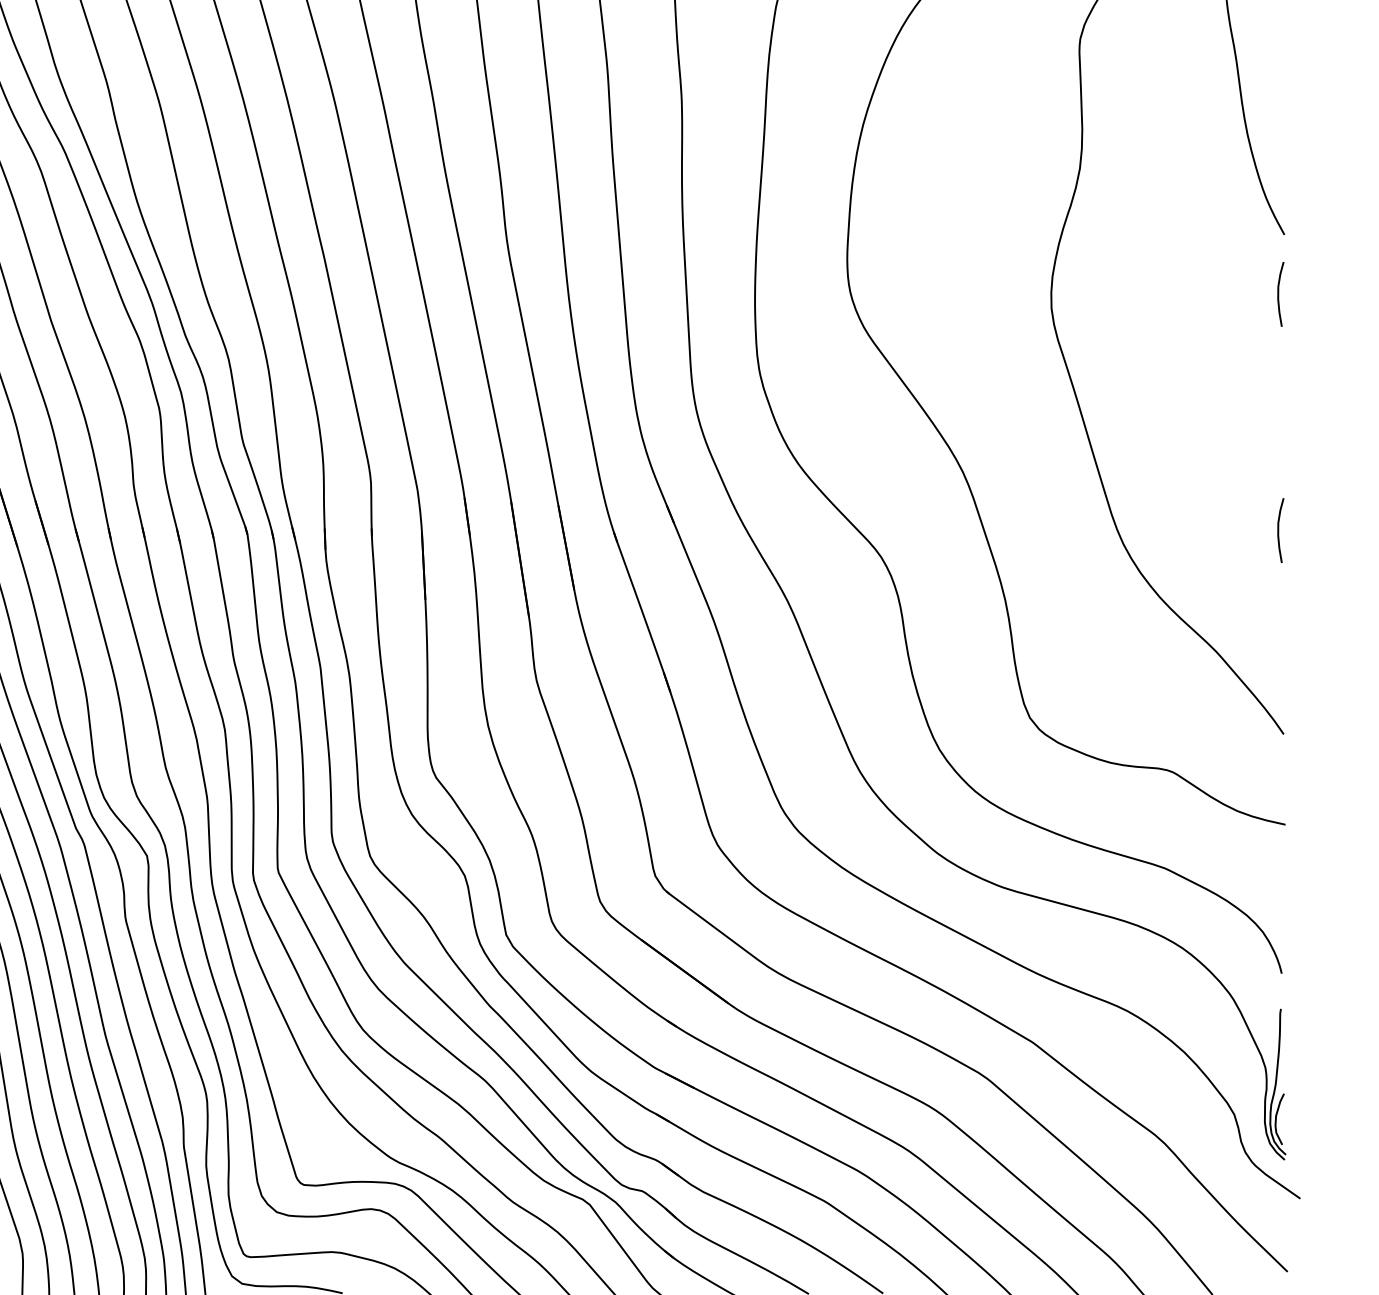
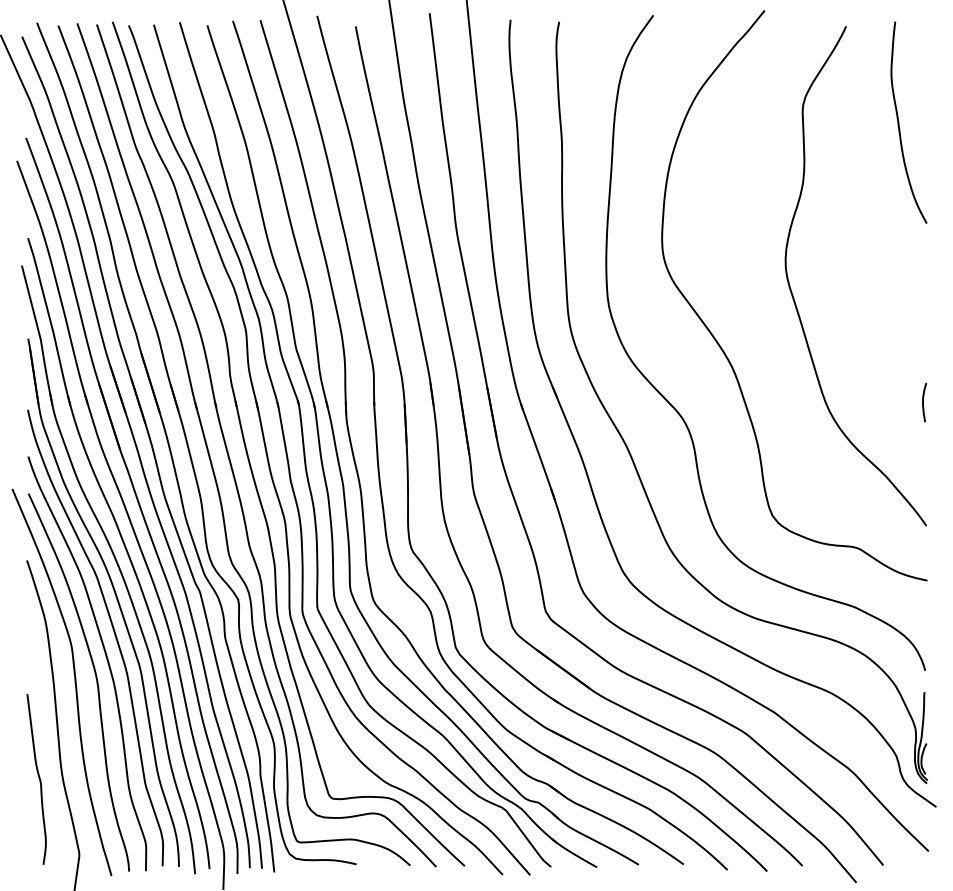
curve: (1278, 294) -> (923, 259), removed

